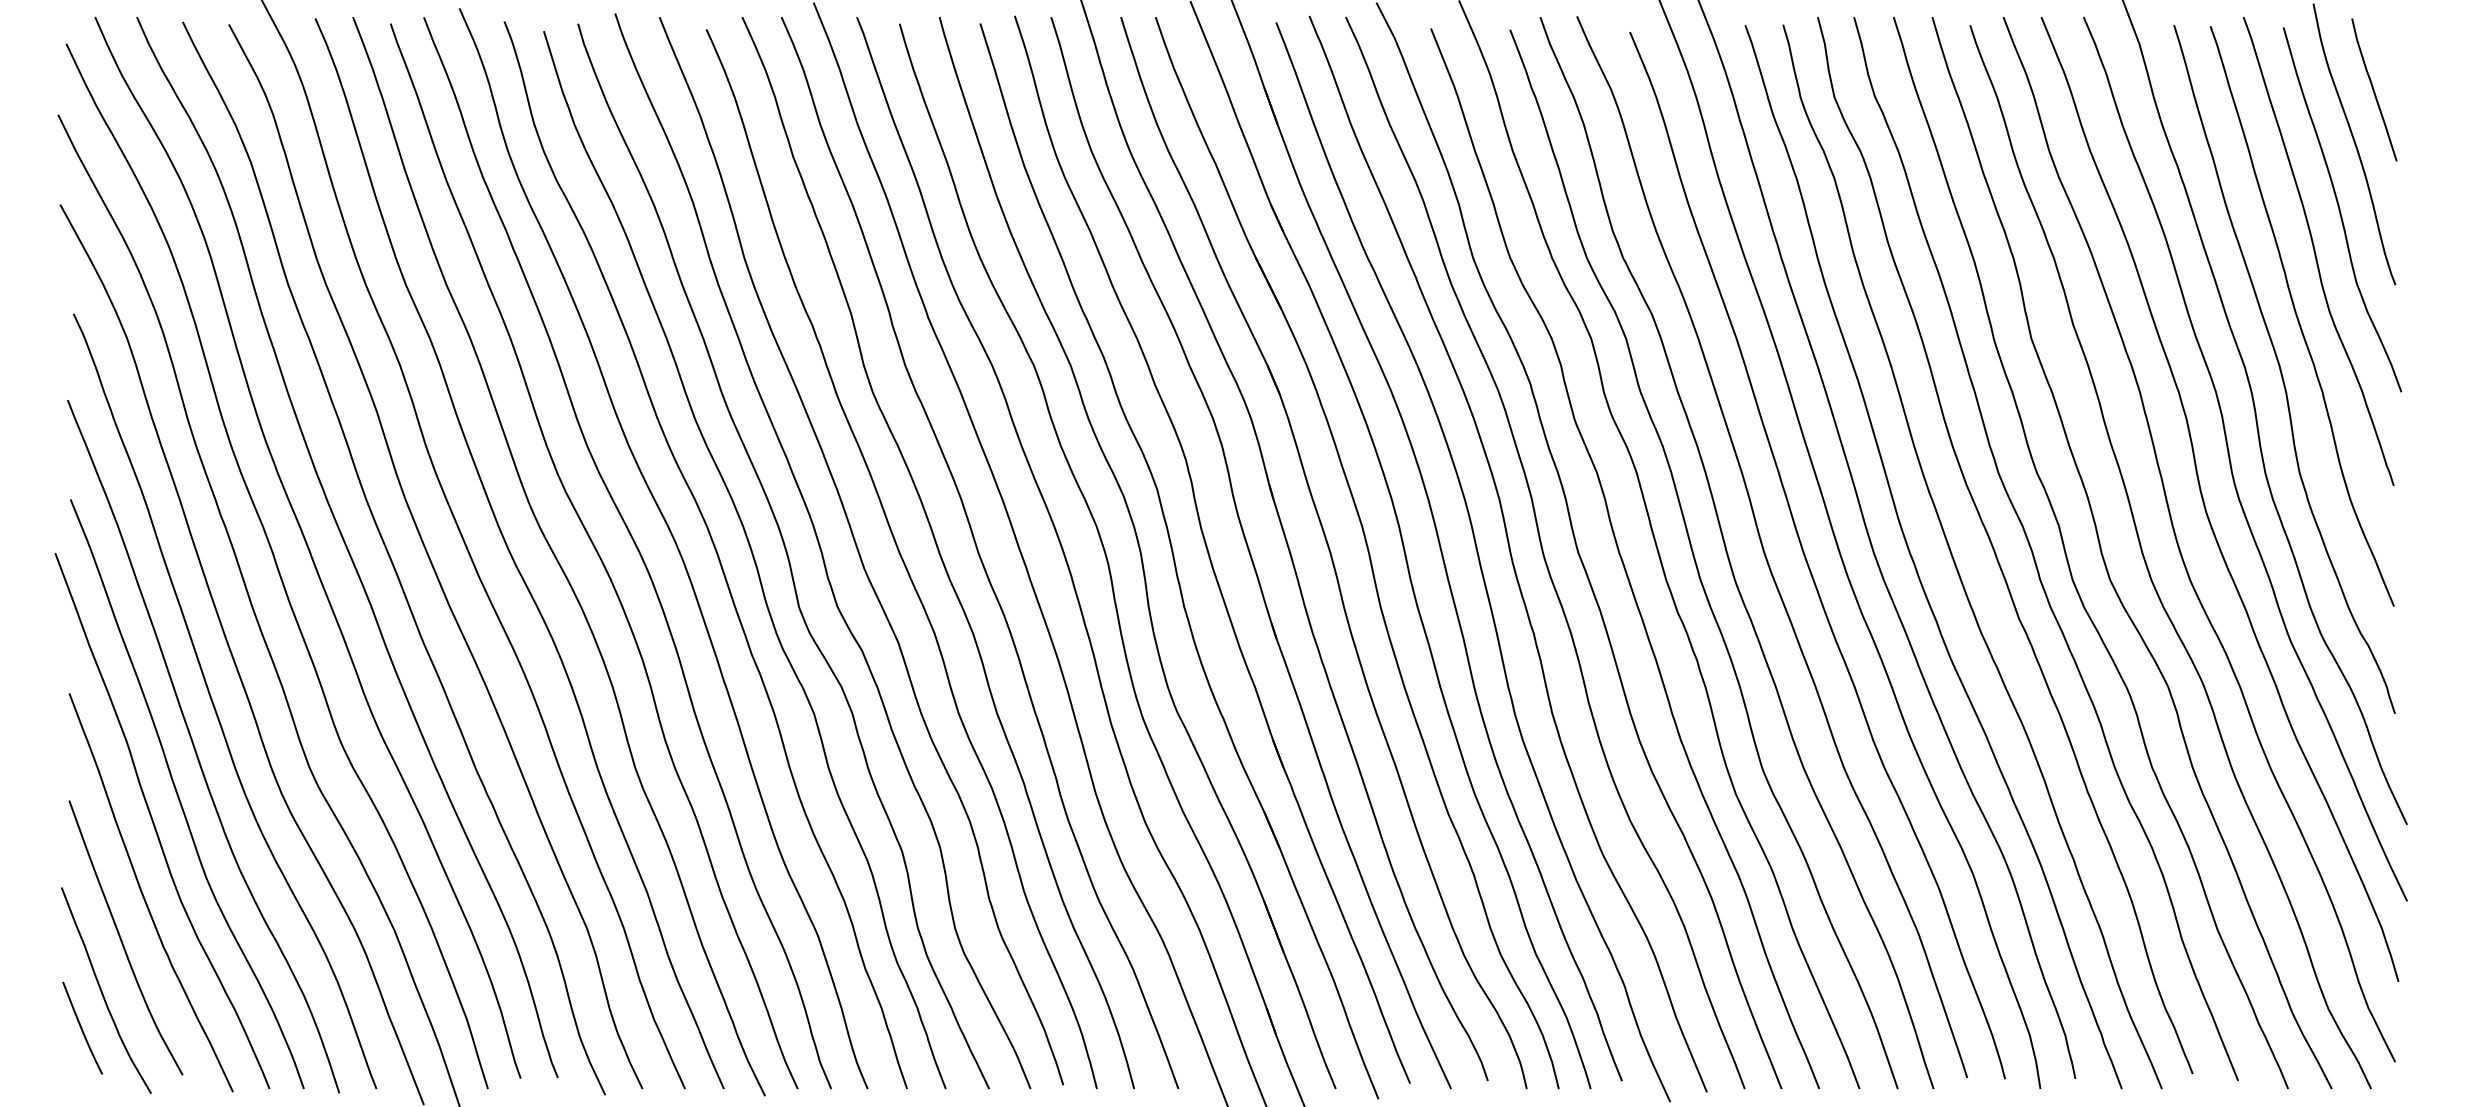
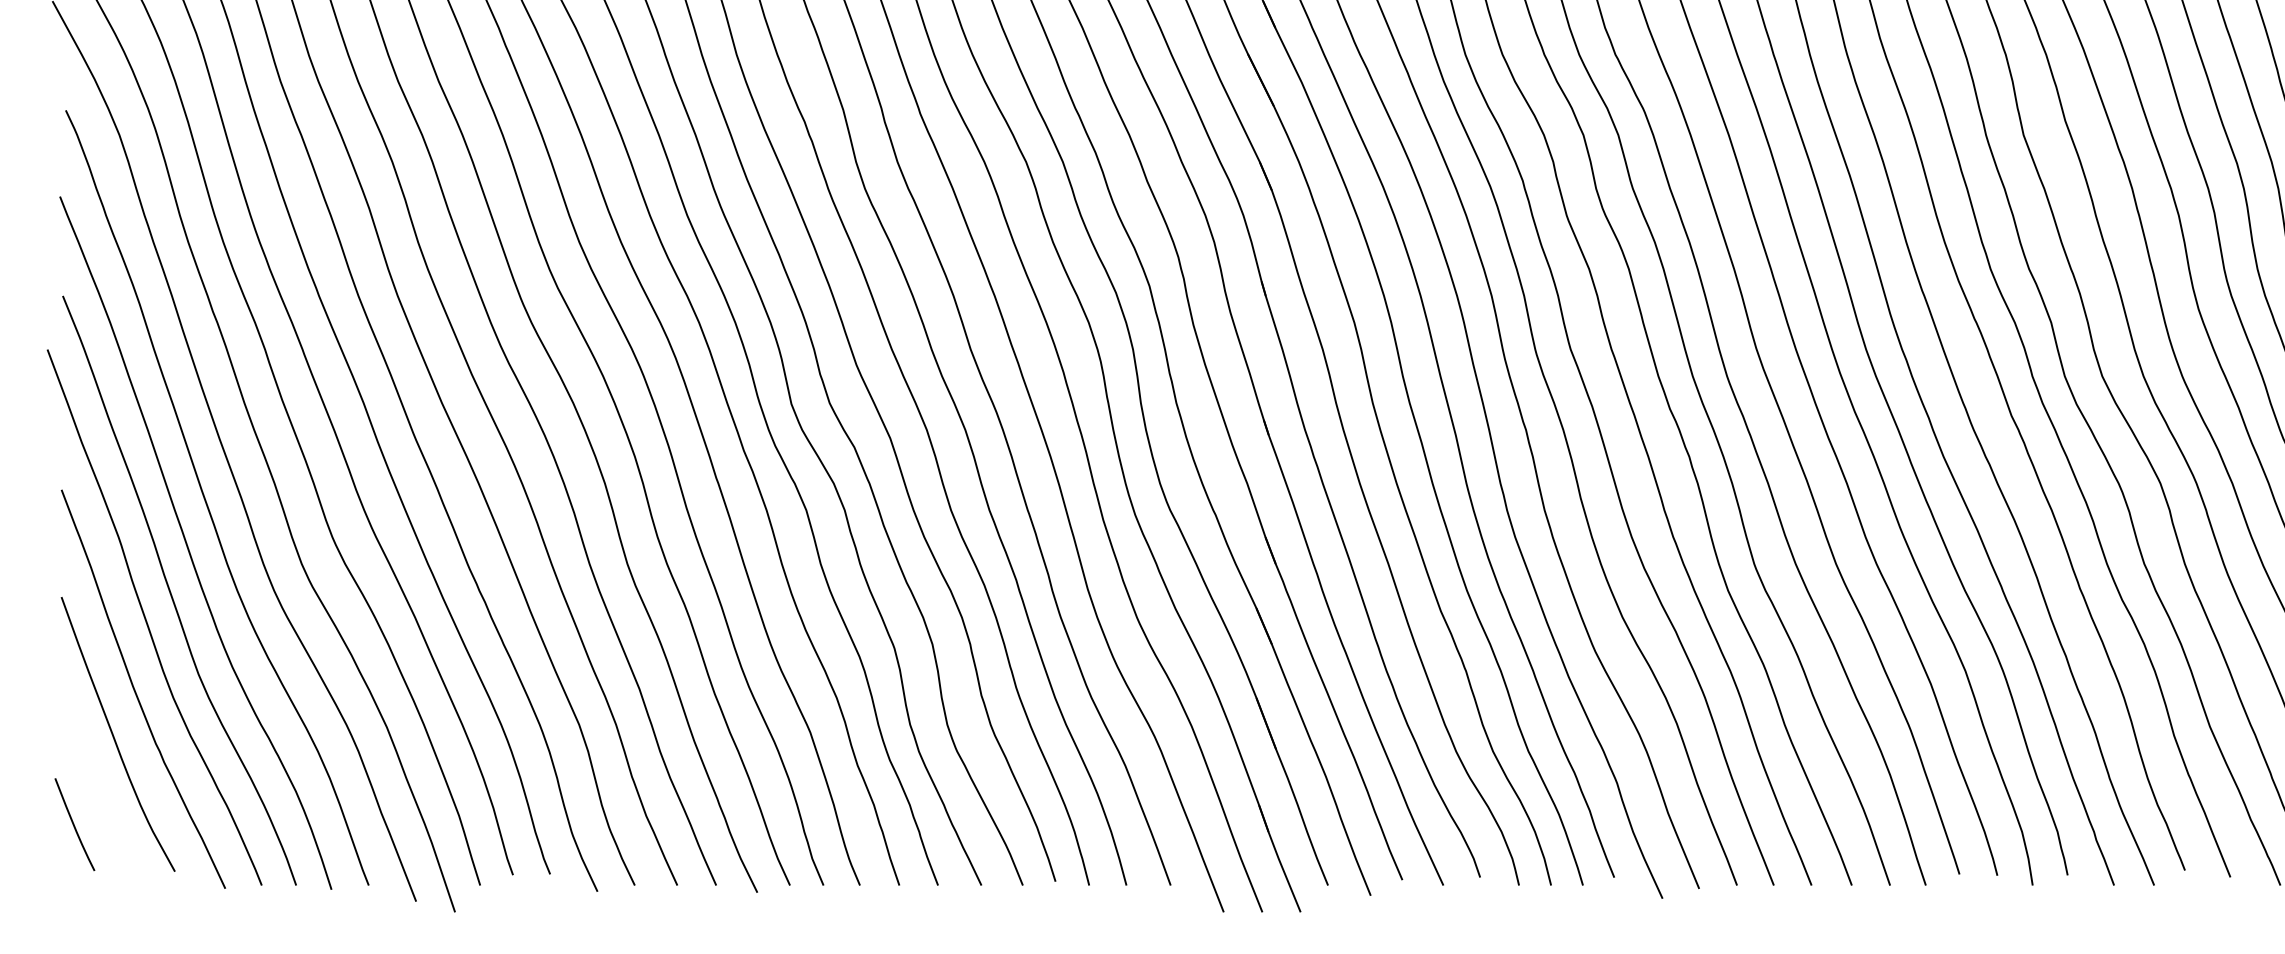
curve: (102, 990) -> (94, 787), removed

